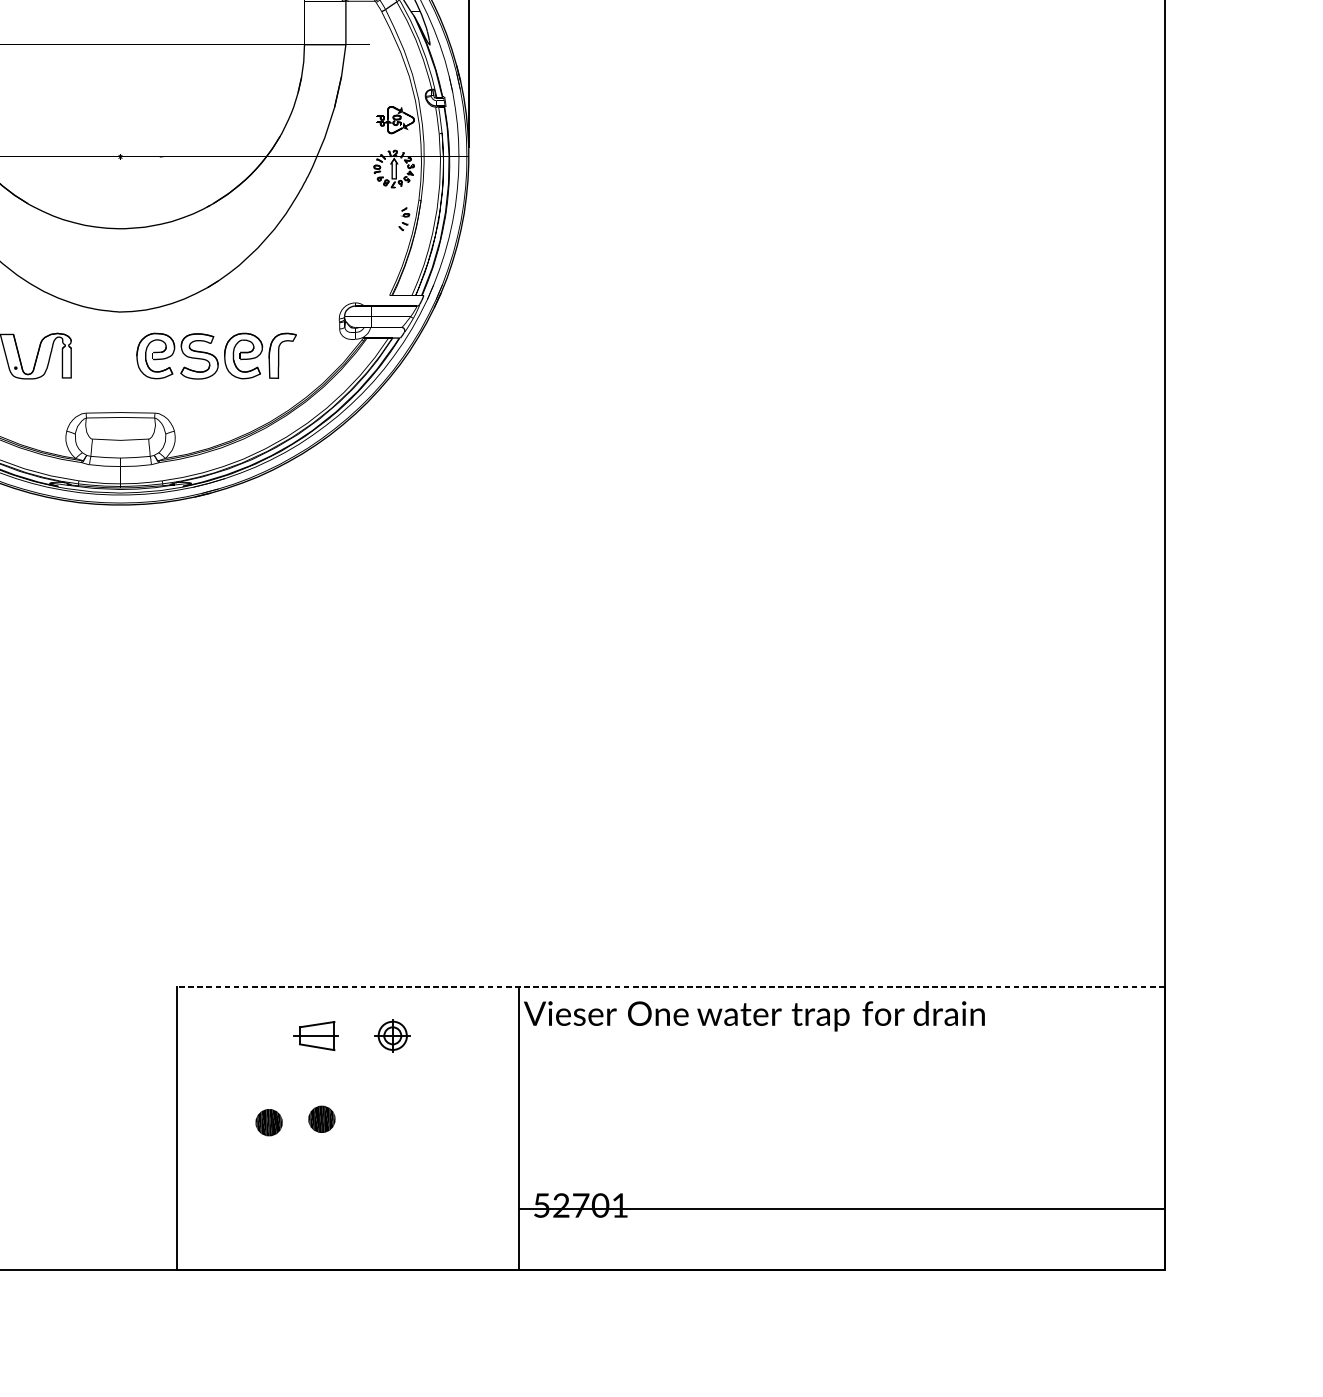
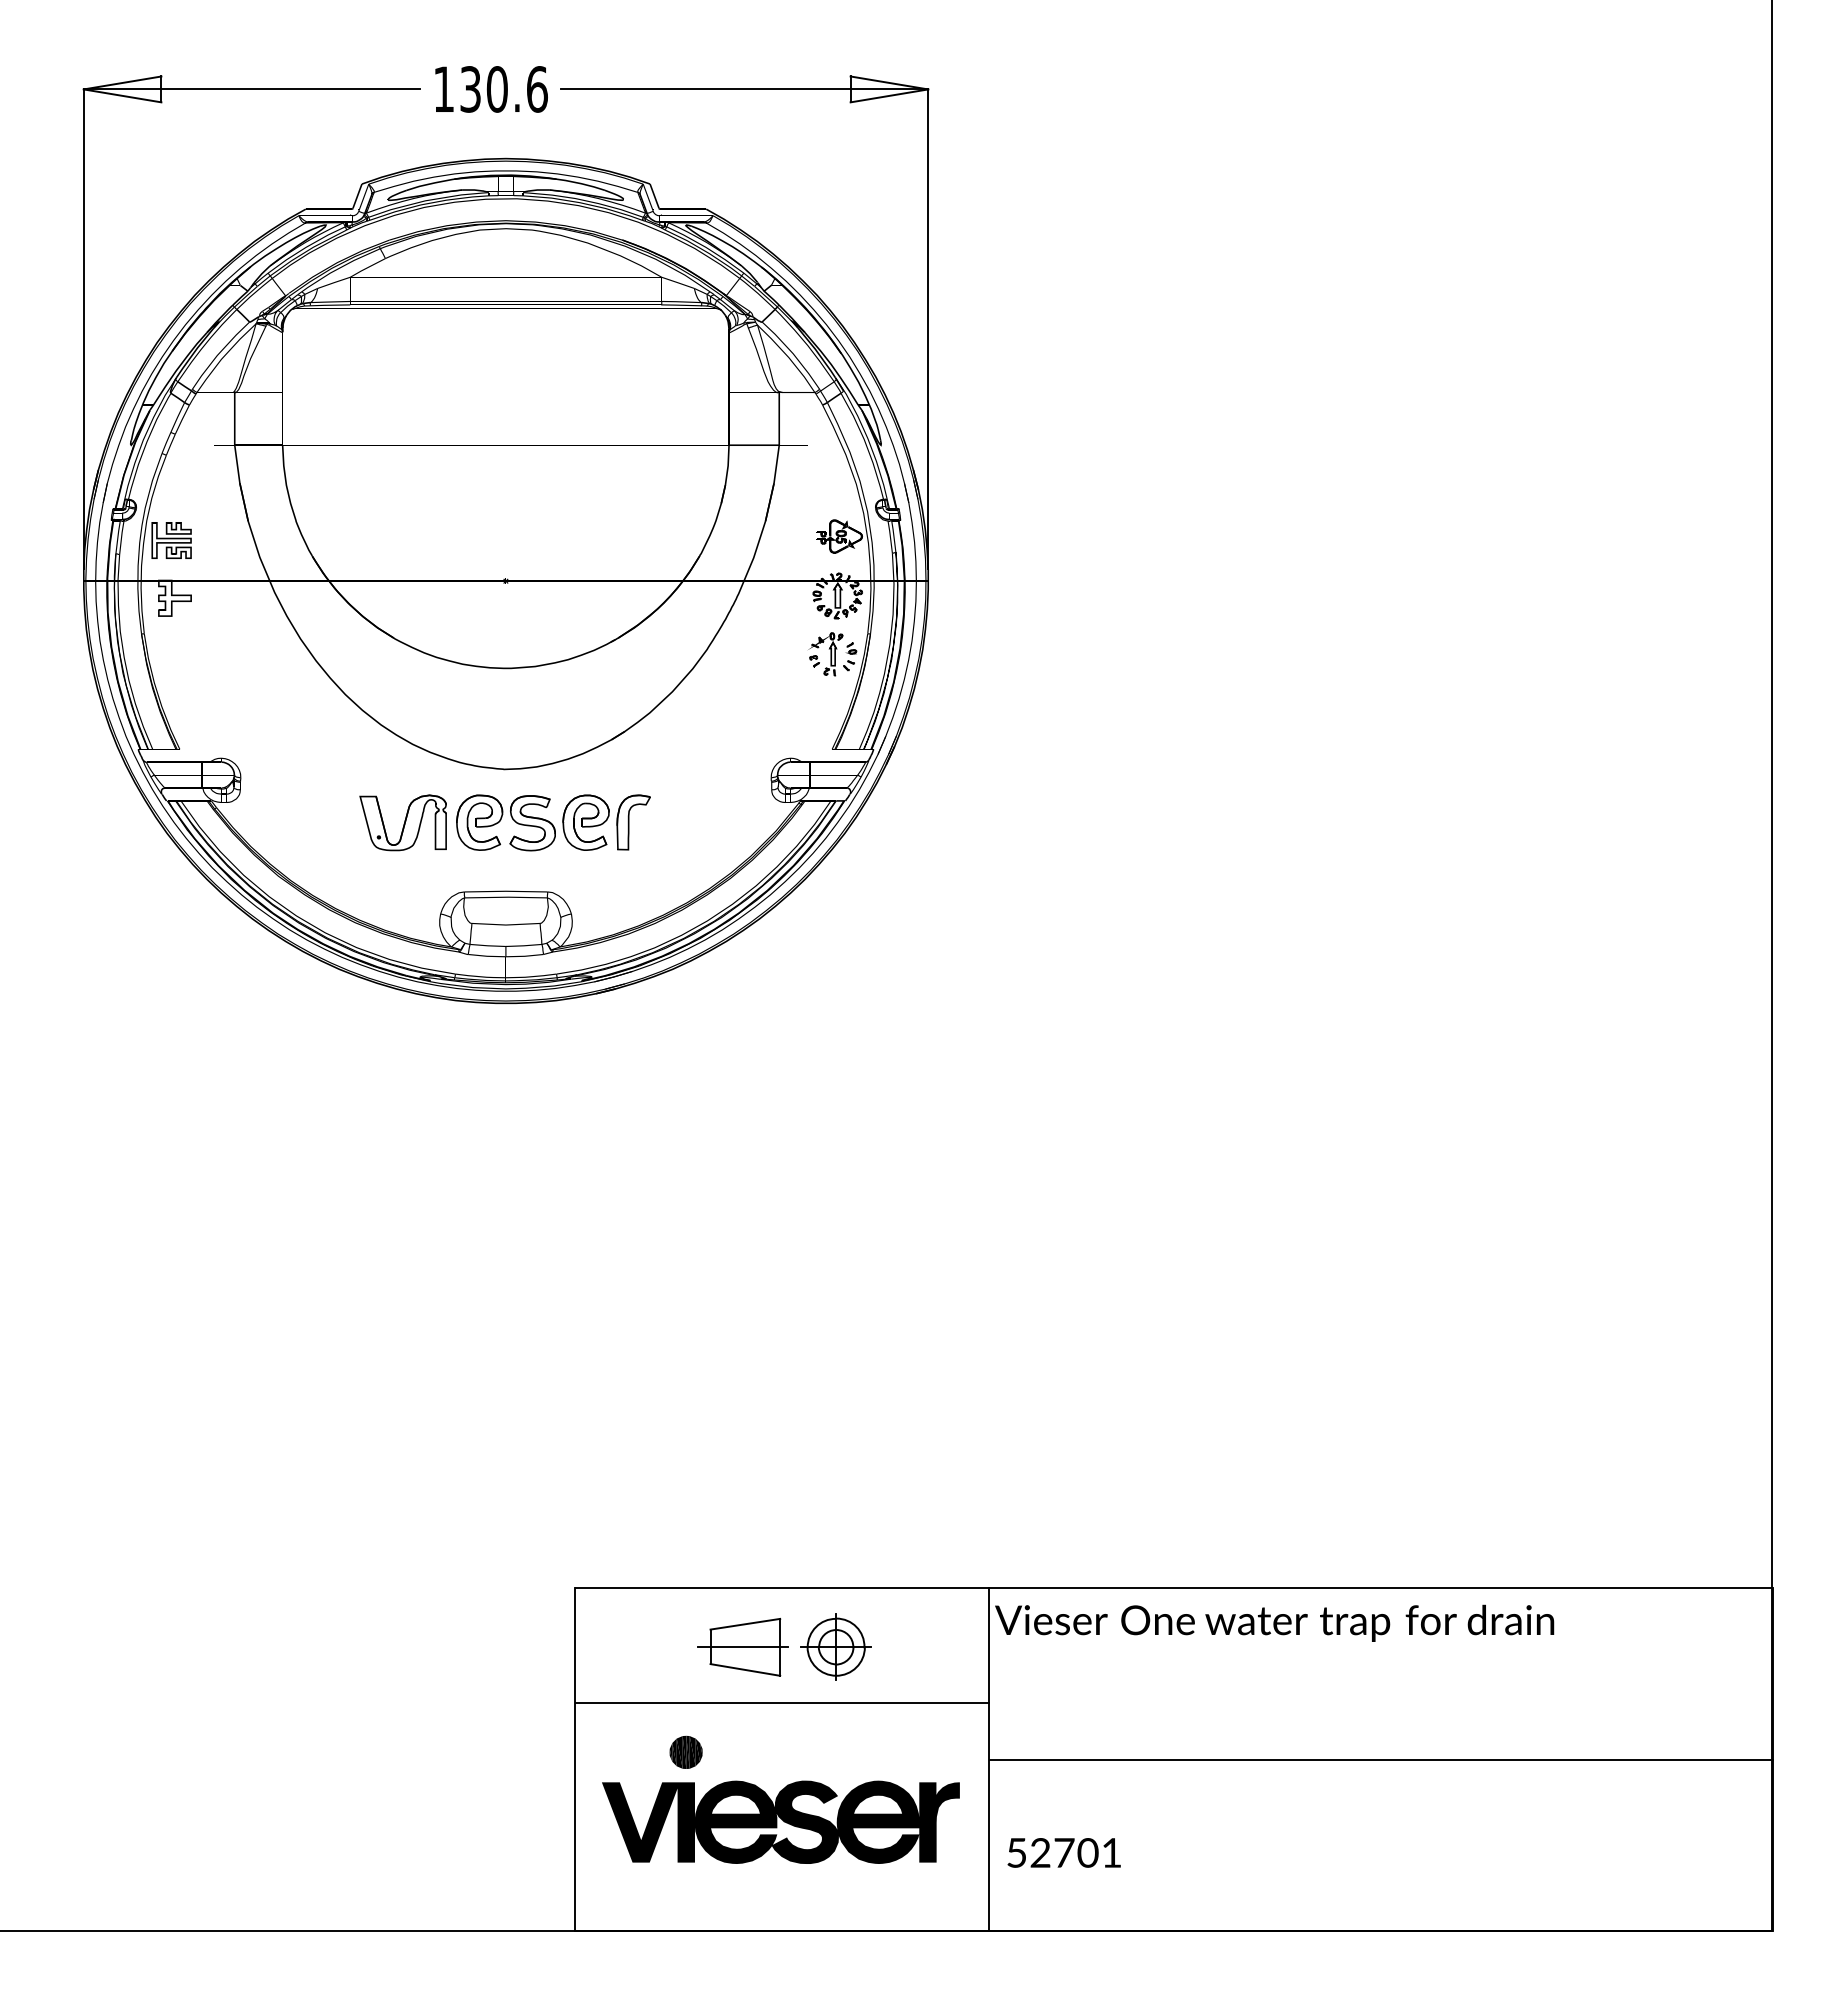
part: (384, 217) -> (825, 654), added
part: (216, 355) -> (553, 822), moved
line: (670, 986) -> (1173, 1587), dashed -> solid
part: (392, 1035) -> (835, 1646), size x1.67
part: (315, 1036) -> (742, 1647), size x1.67
line: (348, 1082) -> (782, 1703), added
part: (321, 1118) -> (749, 1747), removed
fill: (346, 1180) -> (780, 1822), added
line: (842, 1209) -> (1381, 1759), moved

